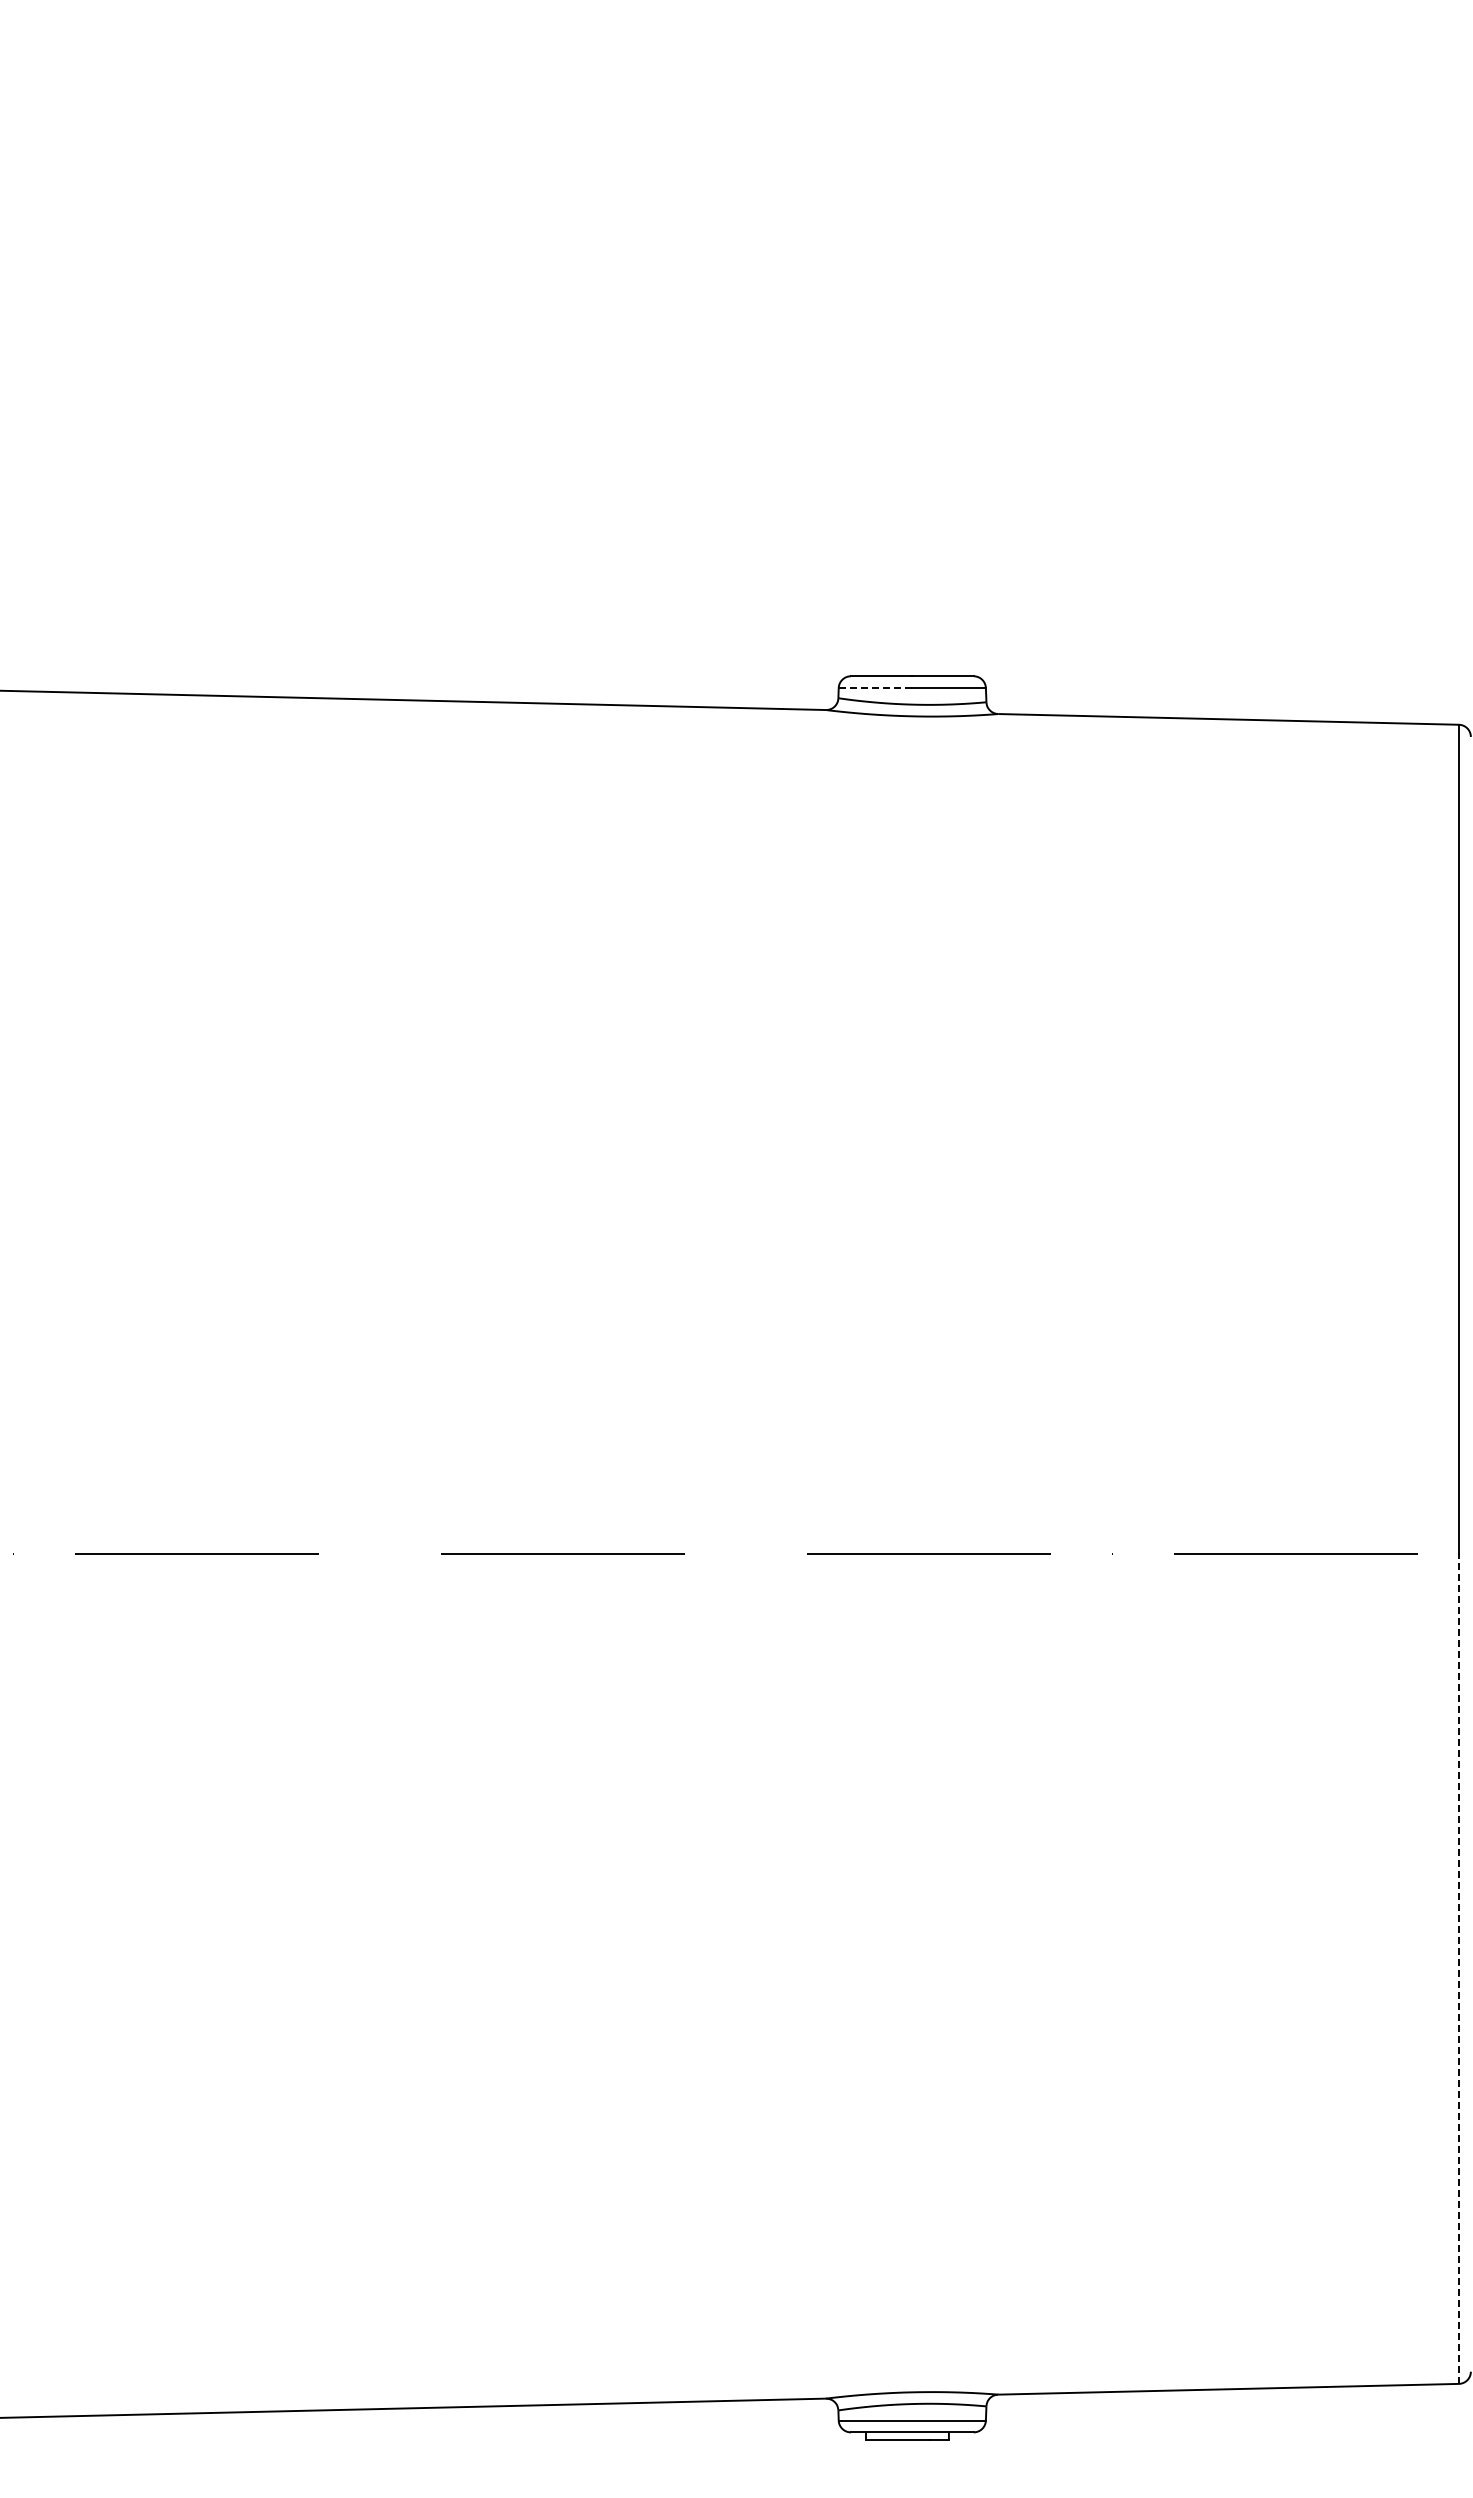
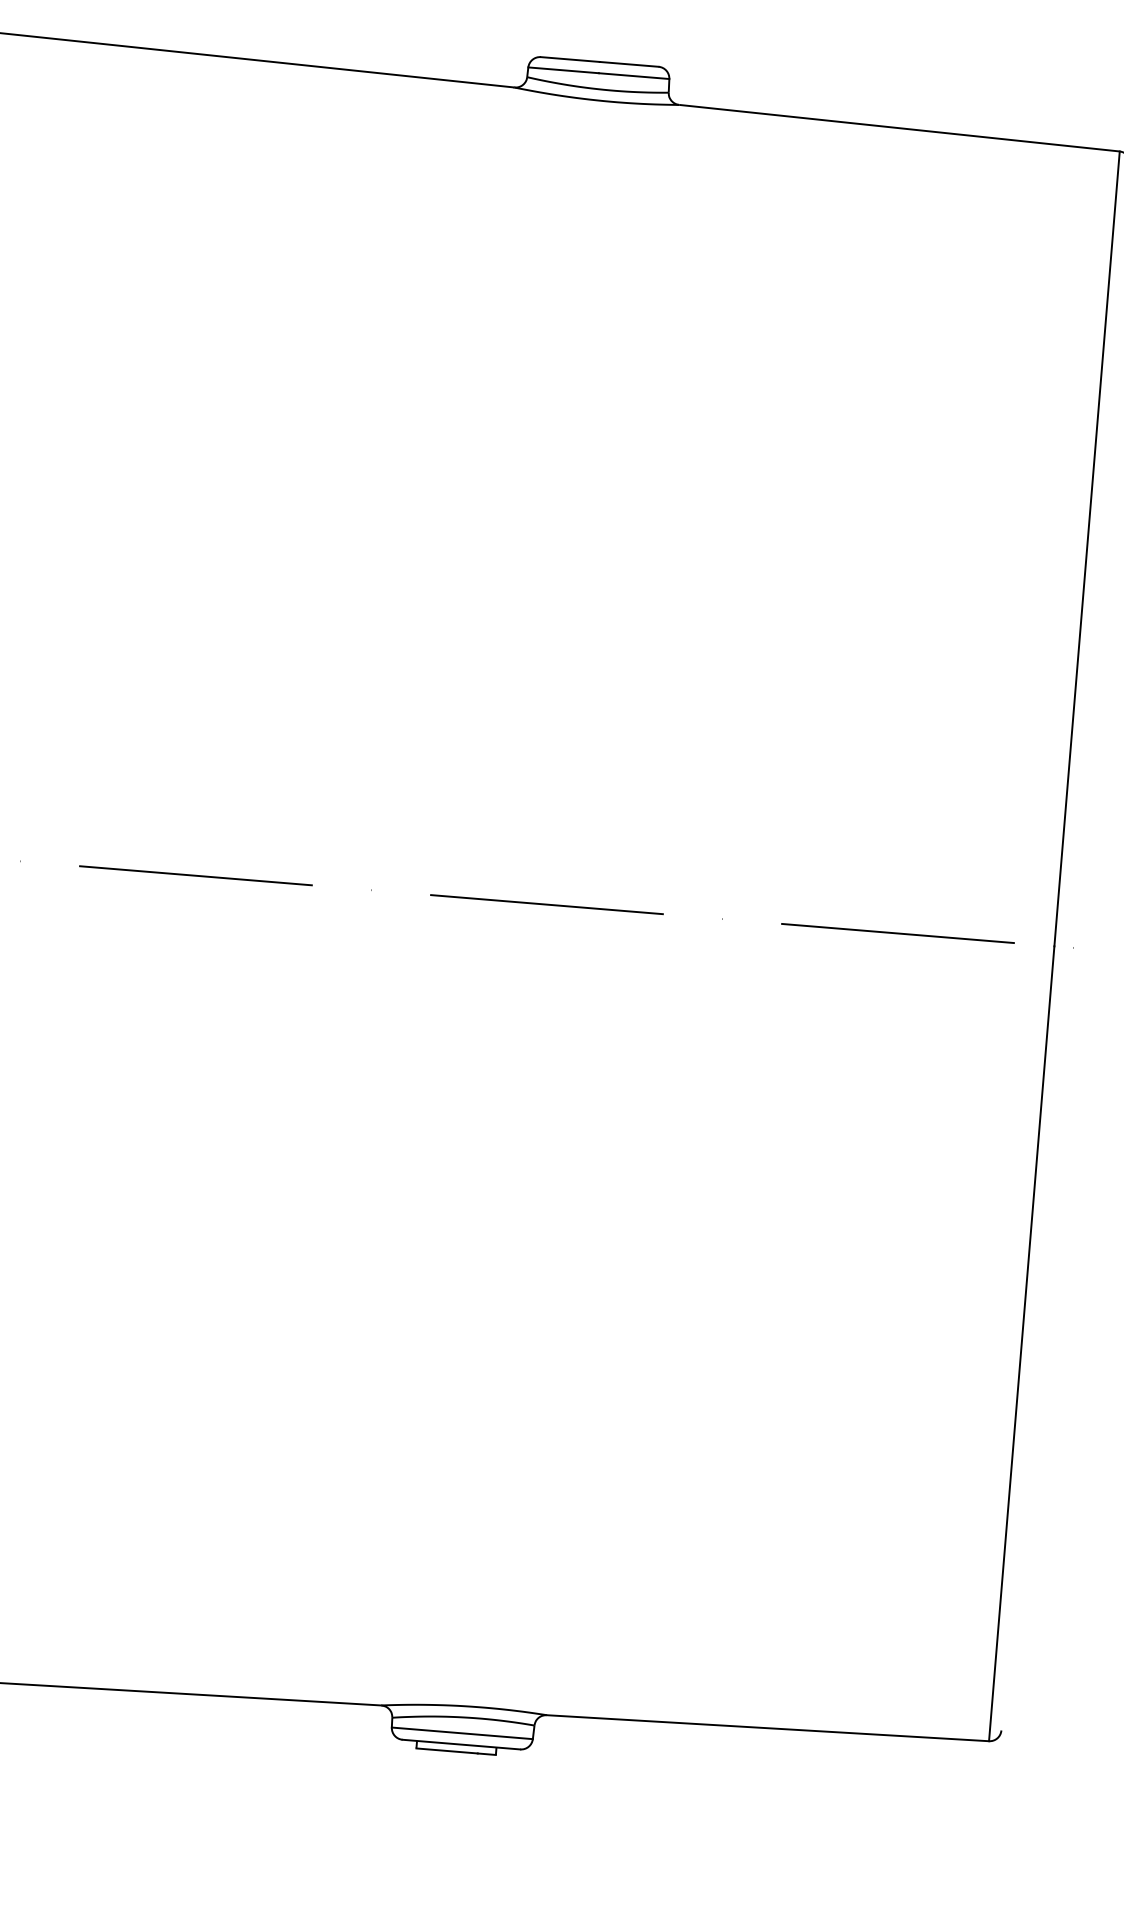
line: (875, 688) -> (563, 70), dashed -> solid
line: (1458, 1969) -> (1021, 1344), dashed -> solid

